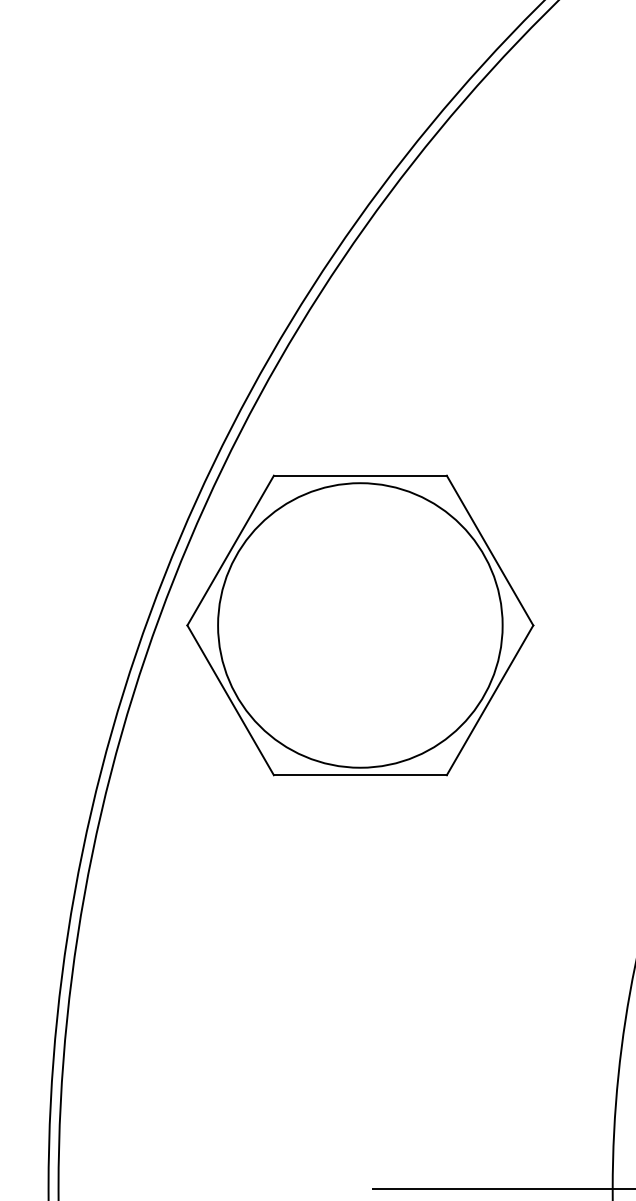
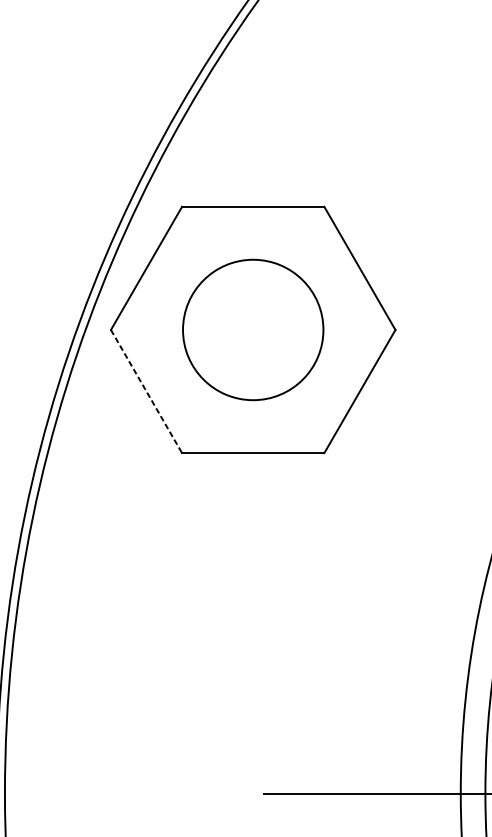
circle: (360, 625) -> (253, 330), size x0.6
line: (230, 700) -> (146, 391), solid -> dashed

